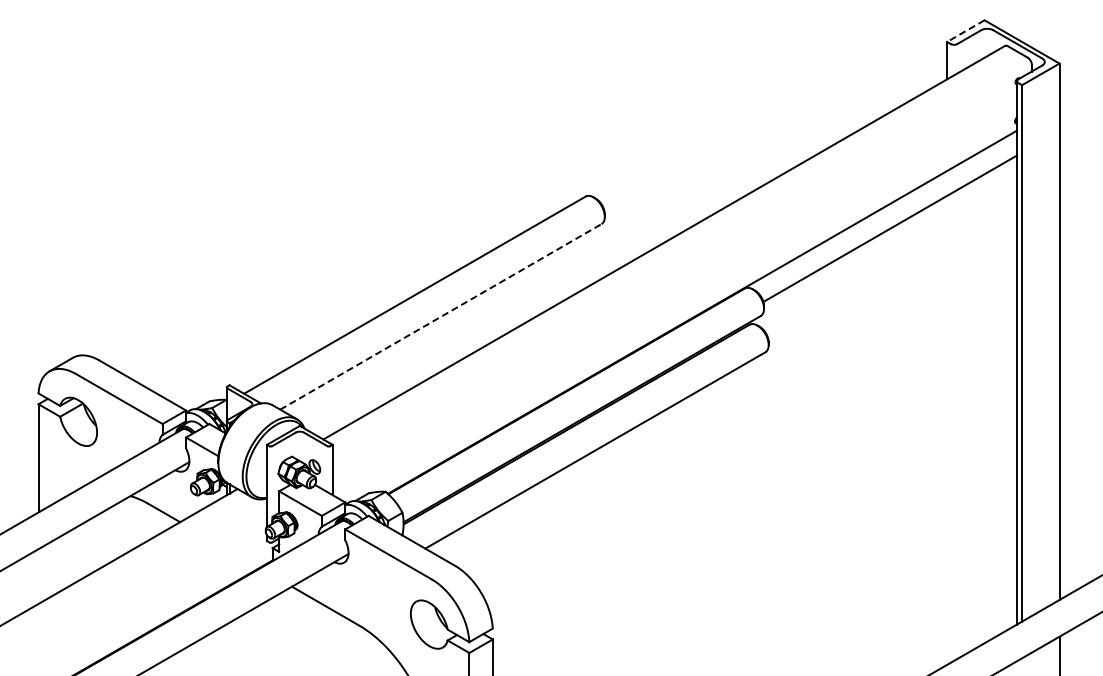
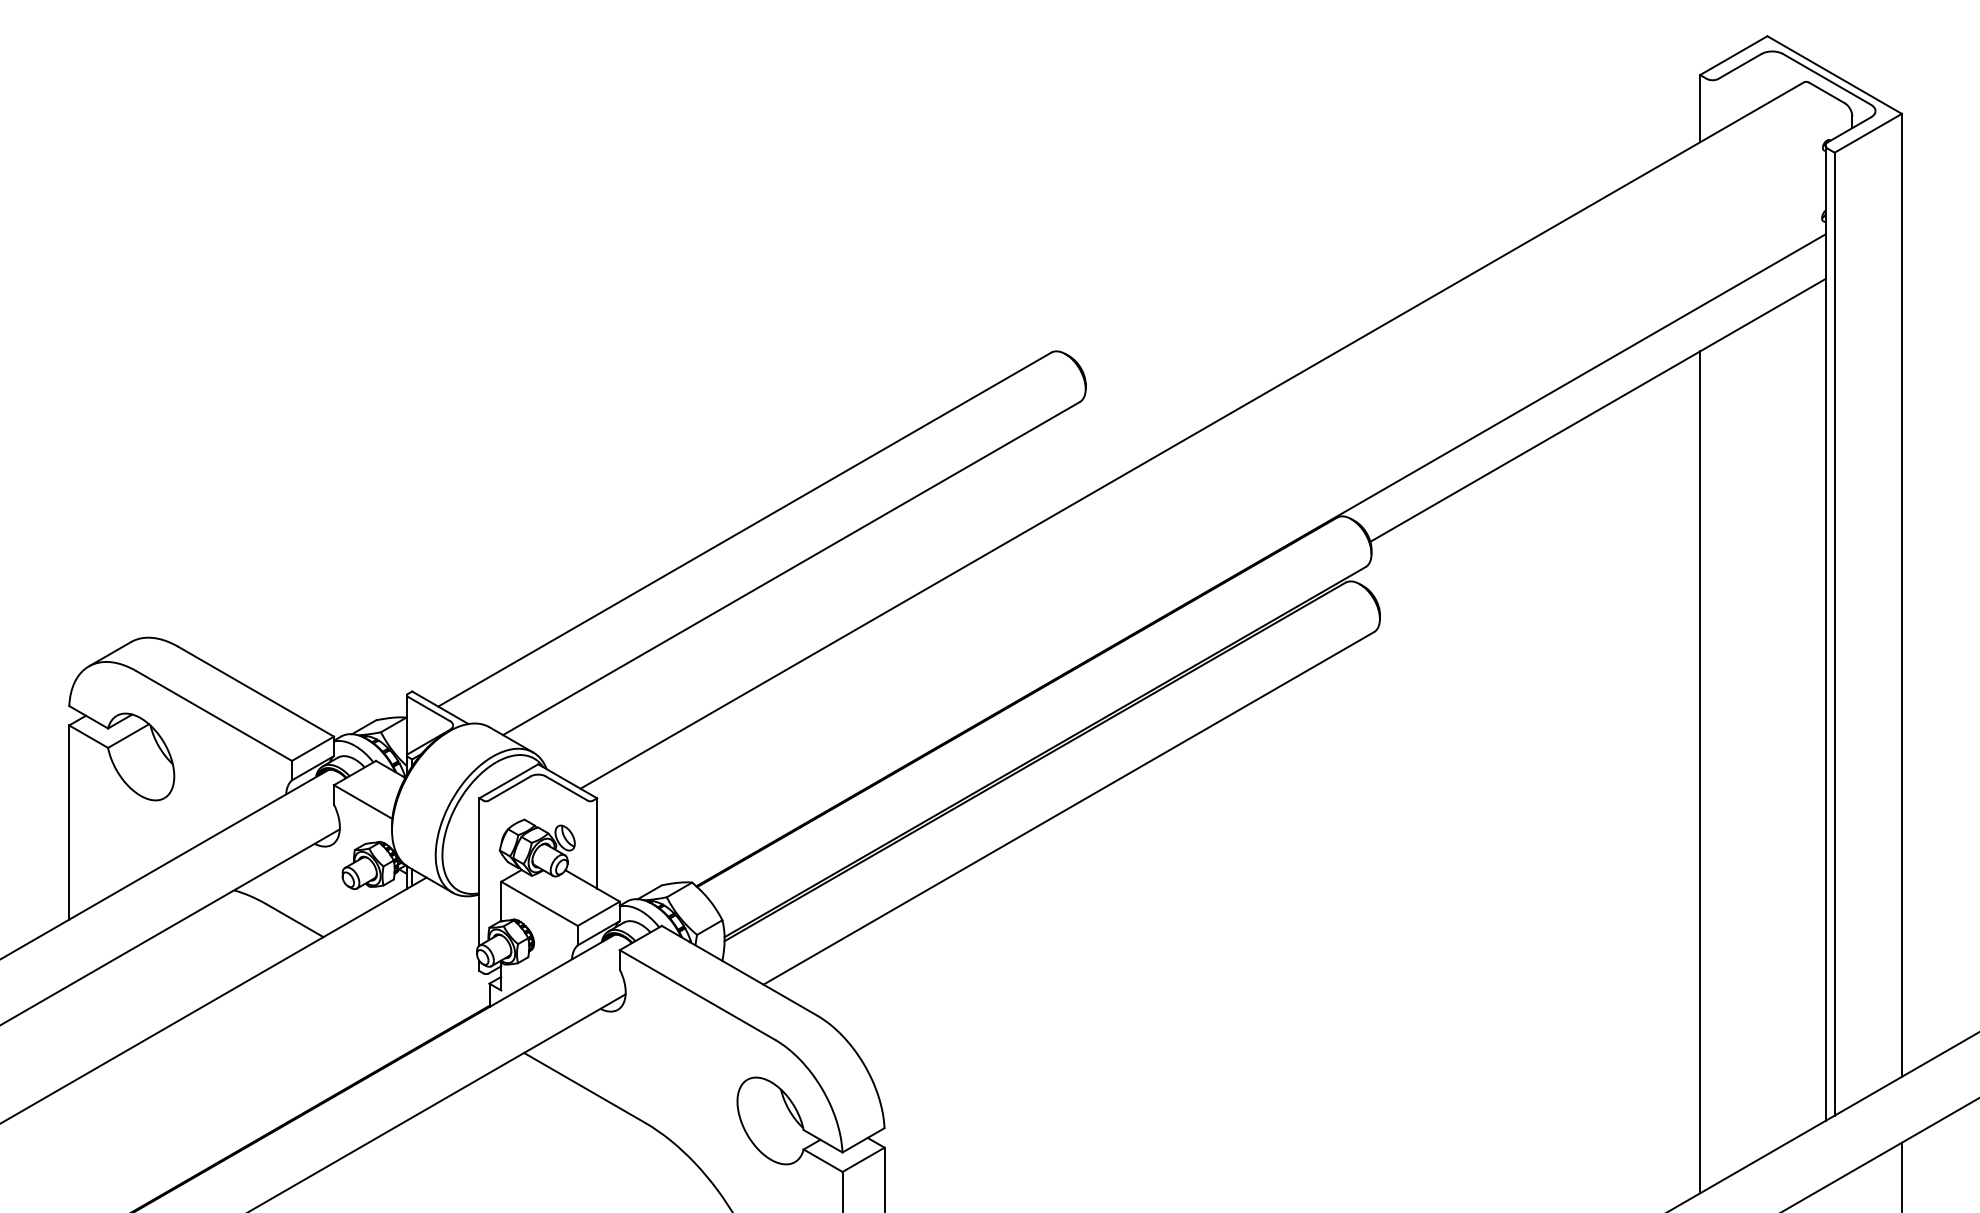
line: (965, 31) -> (1733, 56), dashed -> solid
line: (441, 316) -> (792, 567), dashed -> solid
line: (947, 429) -> (1700, 770), added

